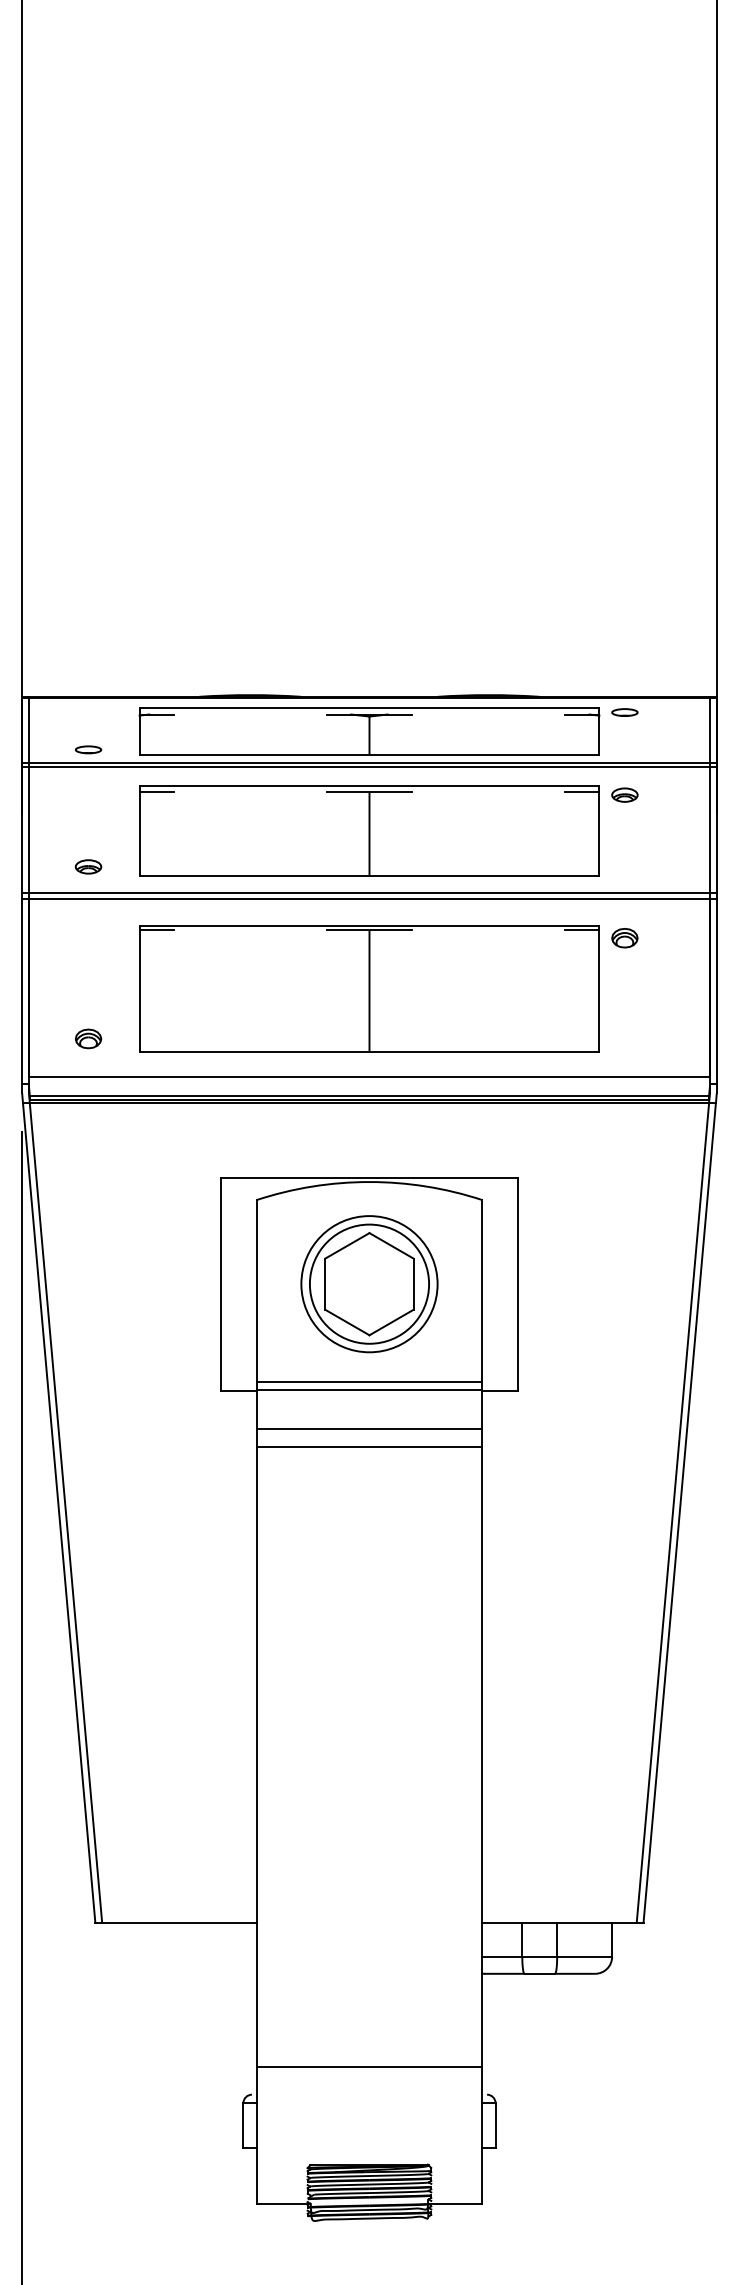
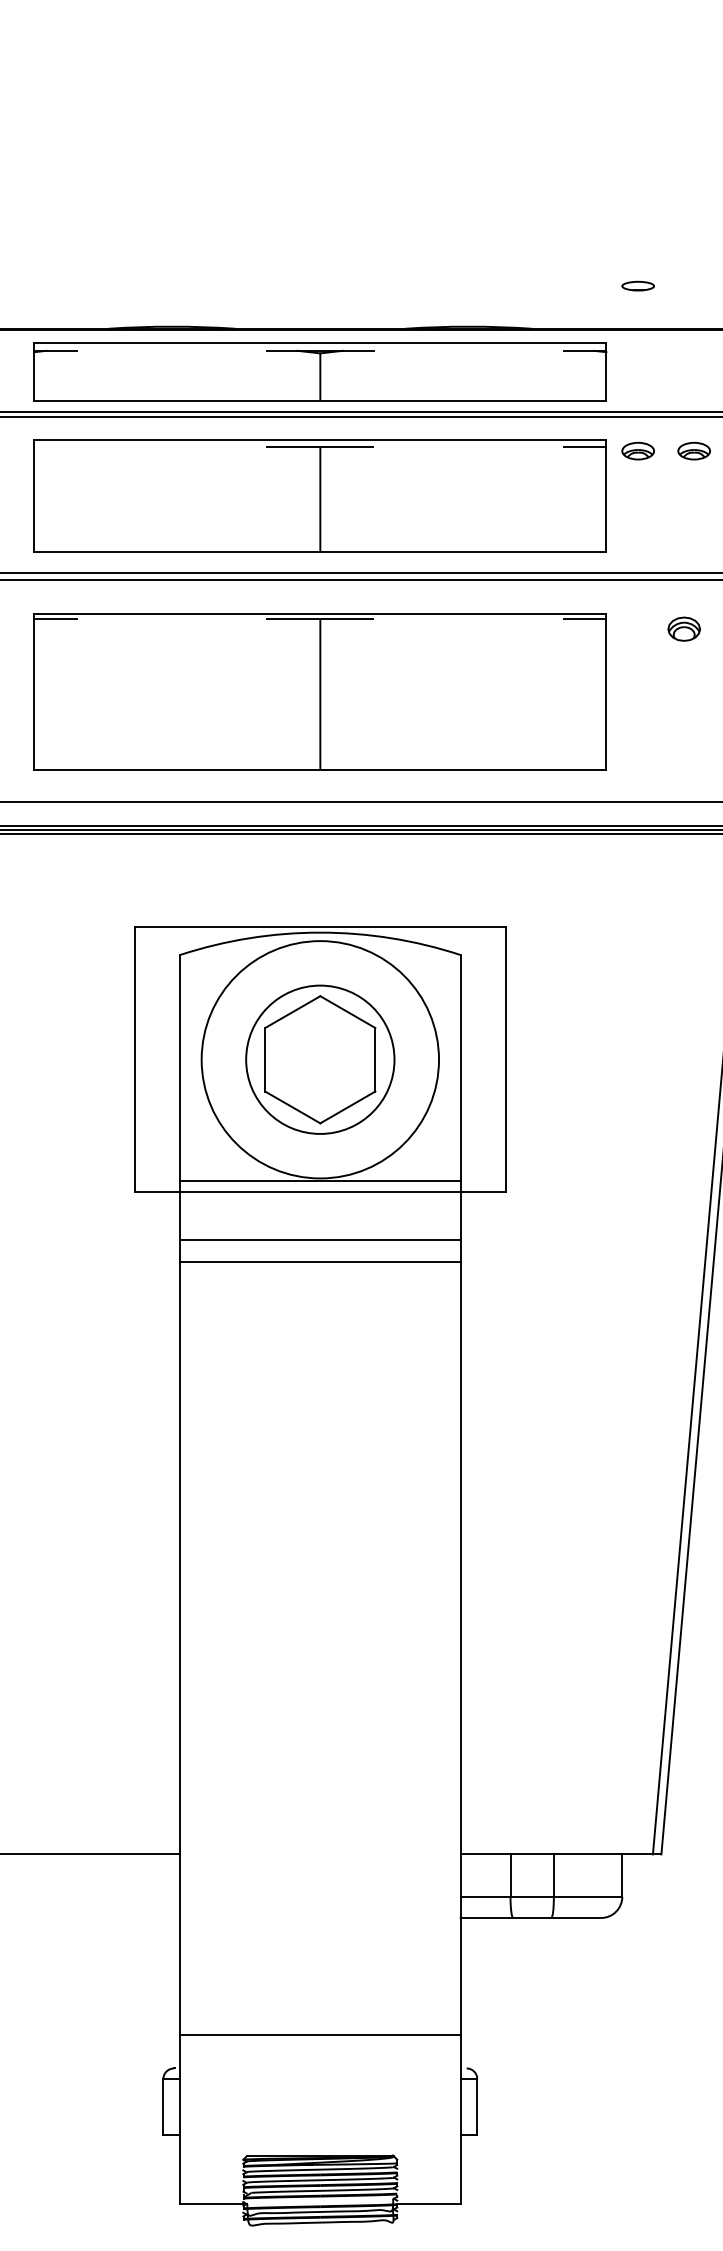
part: (624, 712) -> (637, 286), moved
line: (156, 792) -> (55, 447), removed
part: (669, 794) -> (693, 450), added
part: (624, 938) -> (683, 629), moved
circle: (369, 1284) -> (320, 1060), size x1.4

